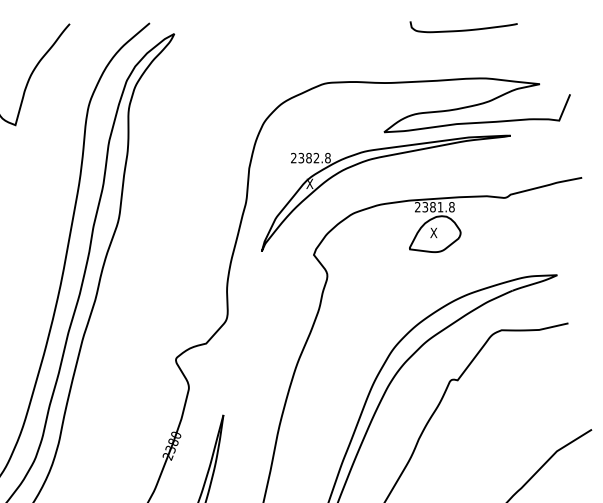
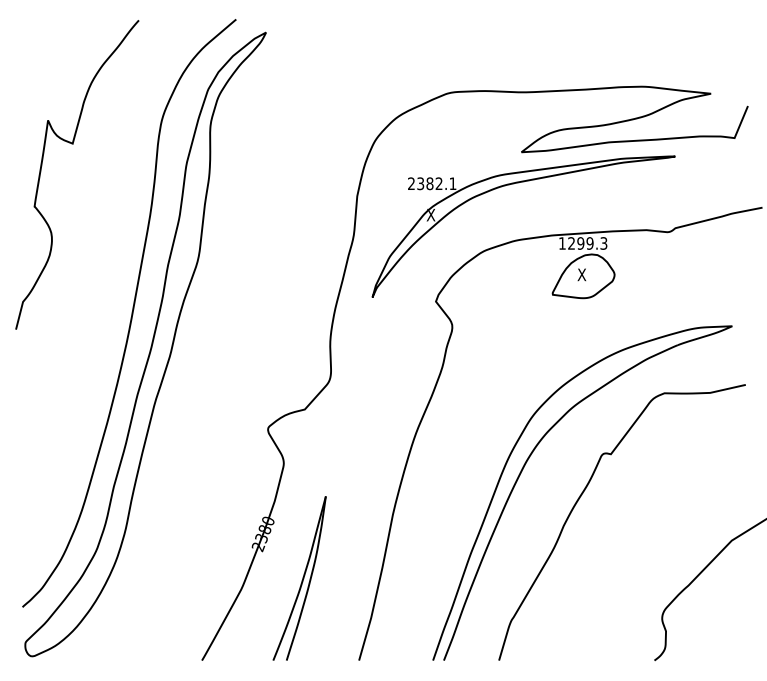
curve: (463, 29) -> (617, 27), removed
text: (327, 157) -> (452, 183), 2382.8 -> 2382.1
text: (435, 207) -> (583, 243), 2381.8 -> 1299.3

